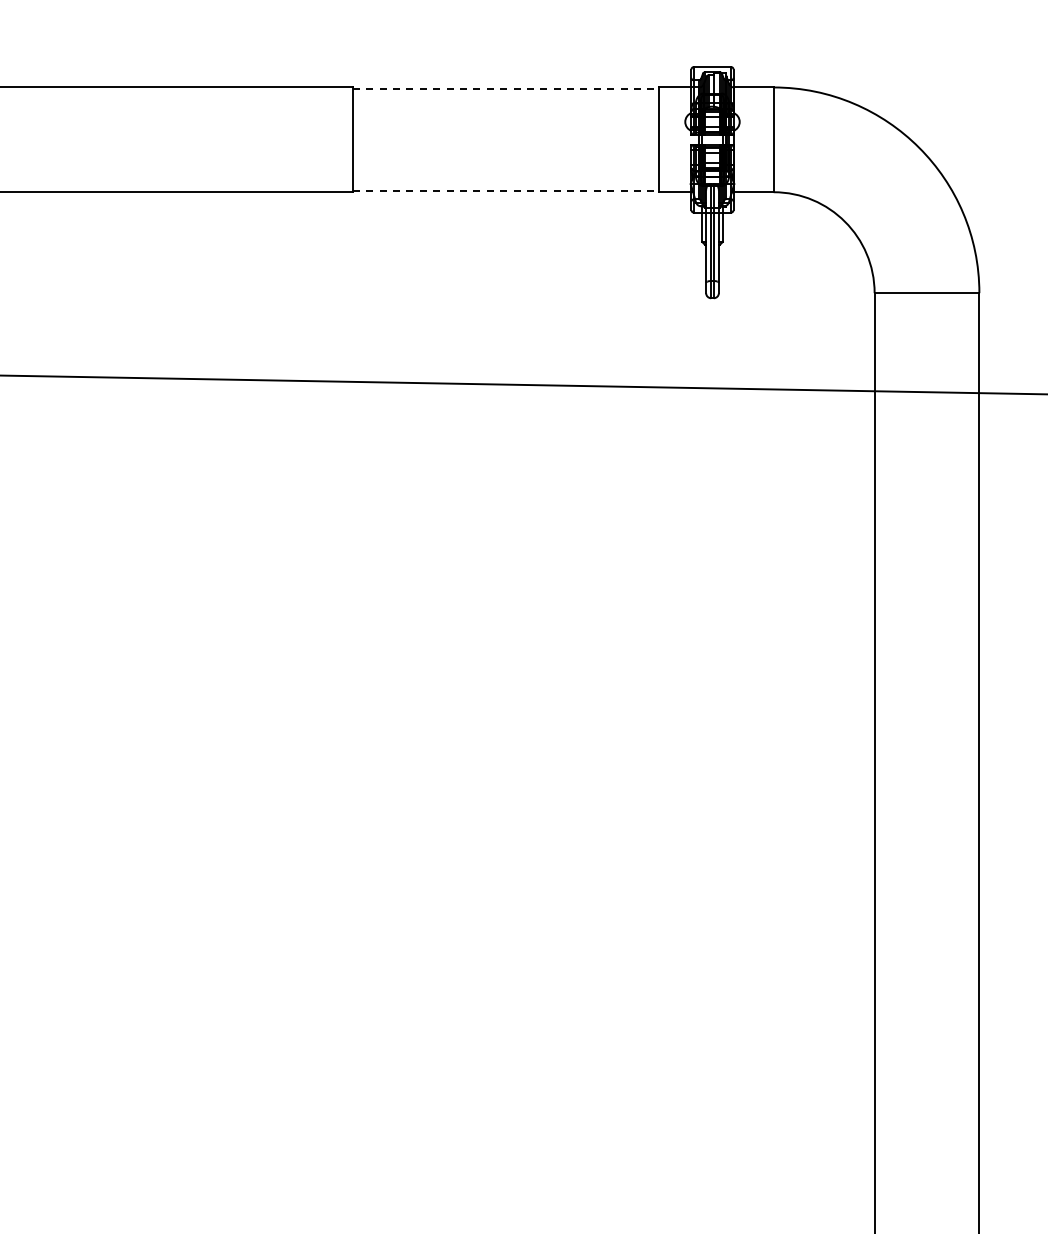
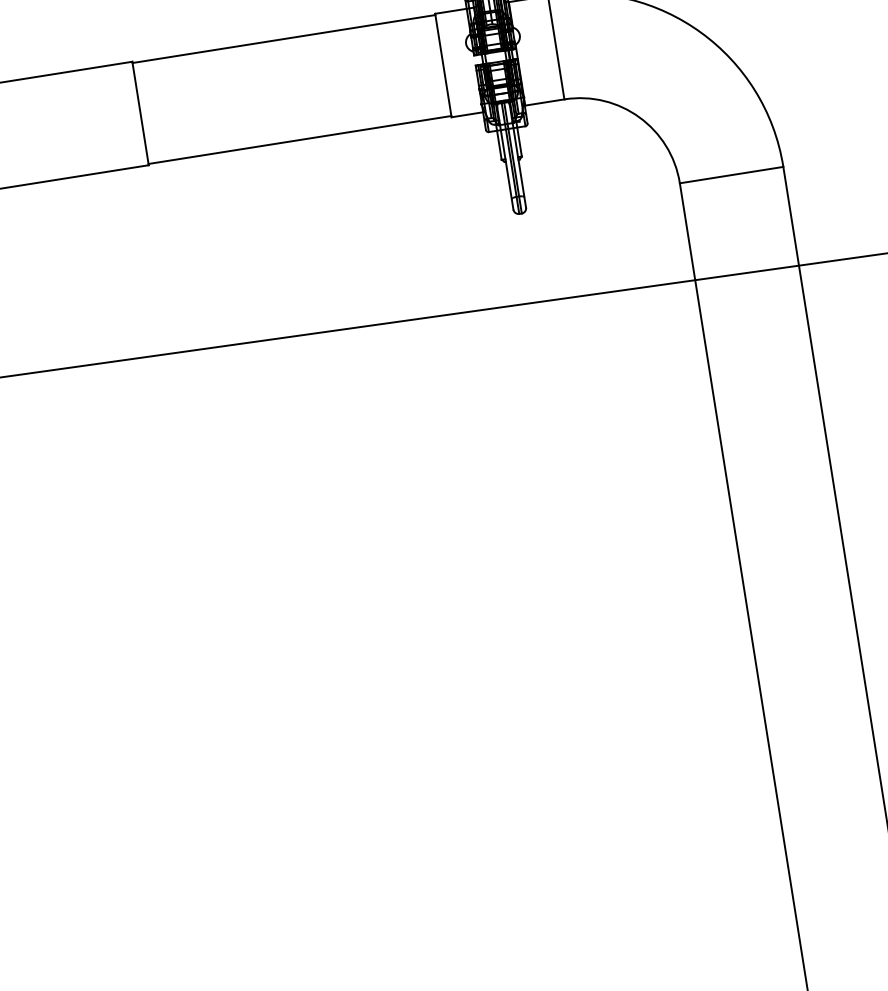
line: (506, 88) -> (284, 38), dashed -> solid
line: (506, 190) -> (300, 139), dashed -> solid

